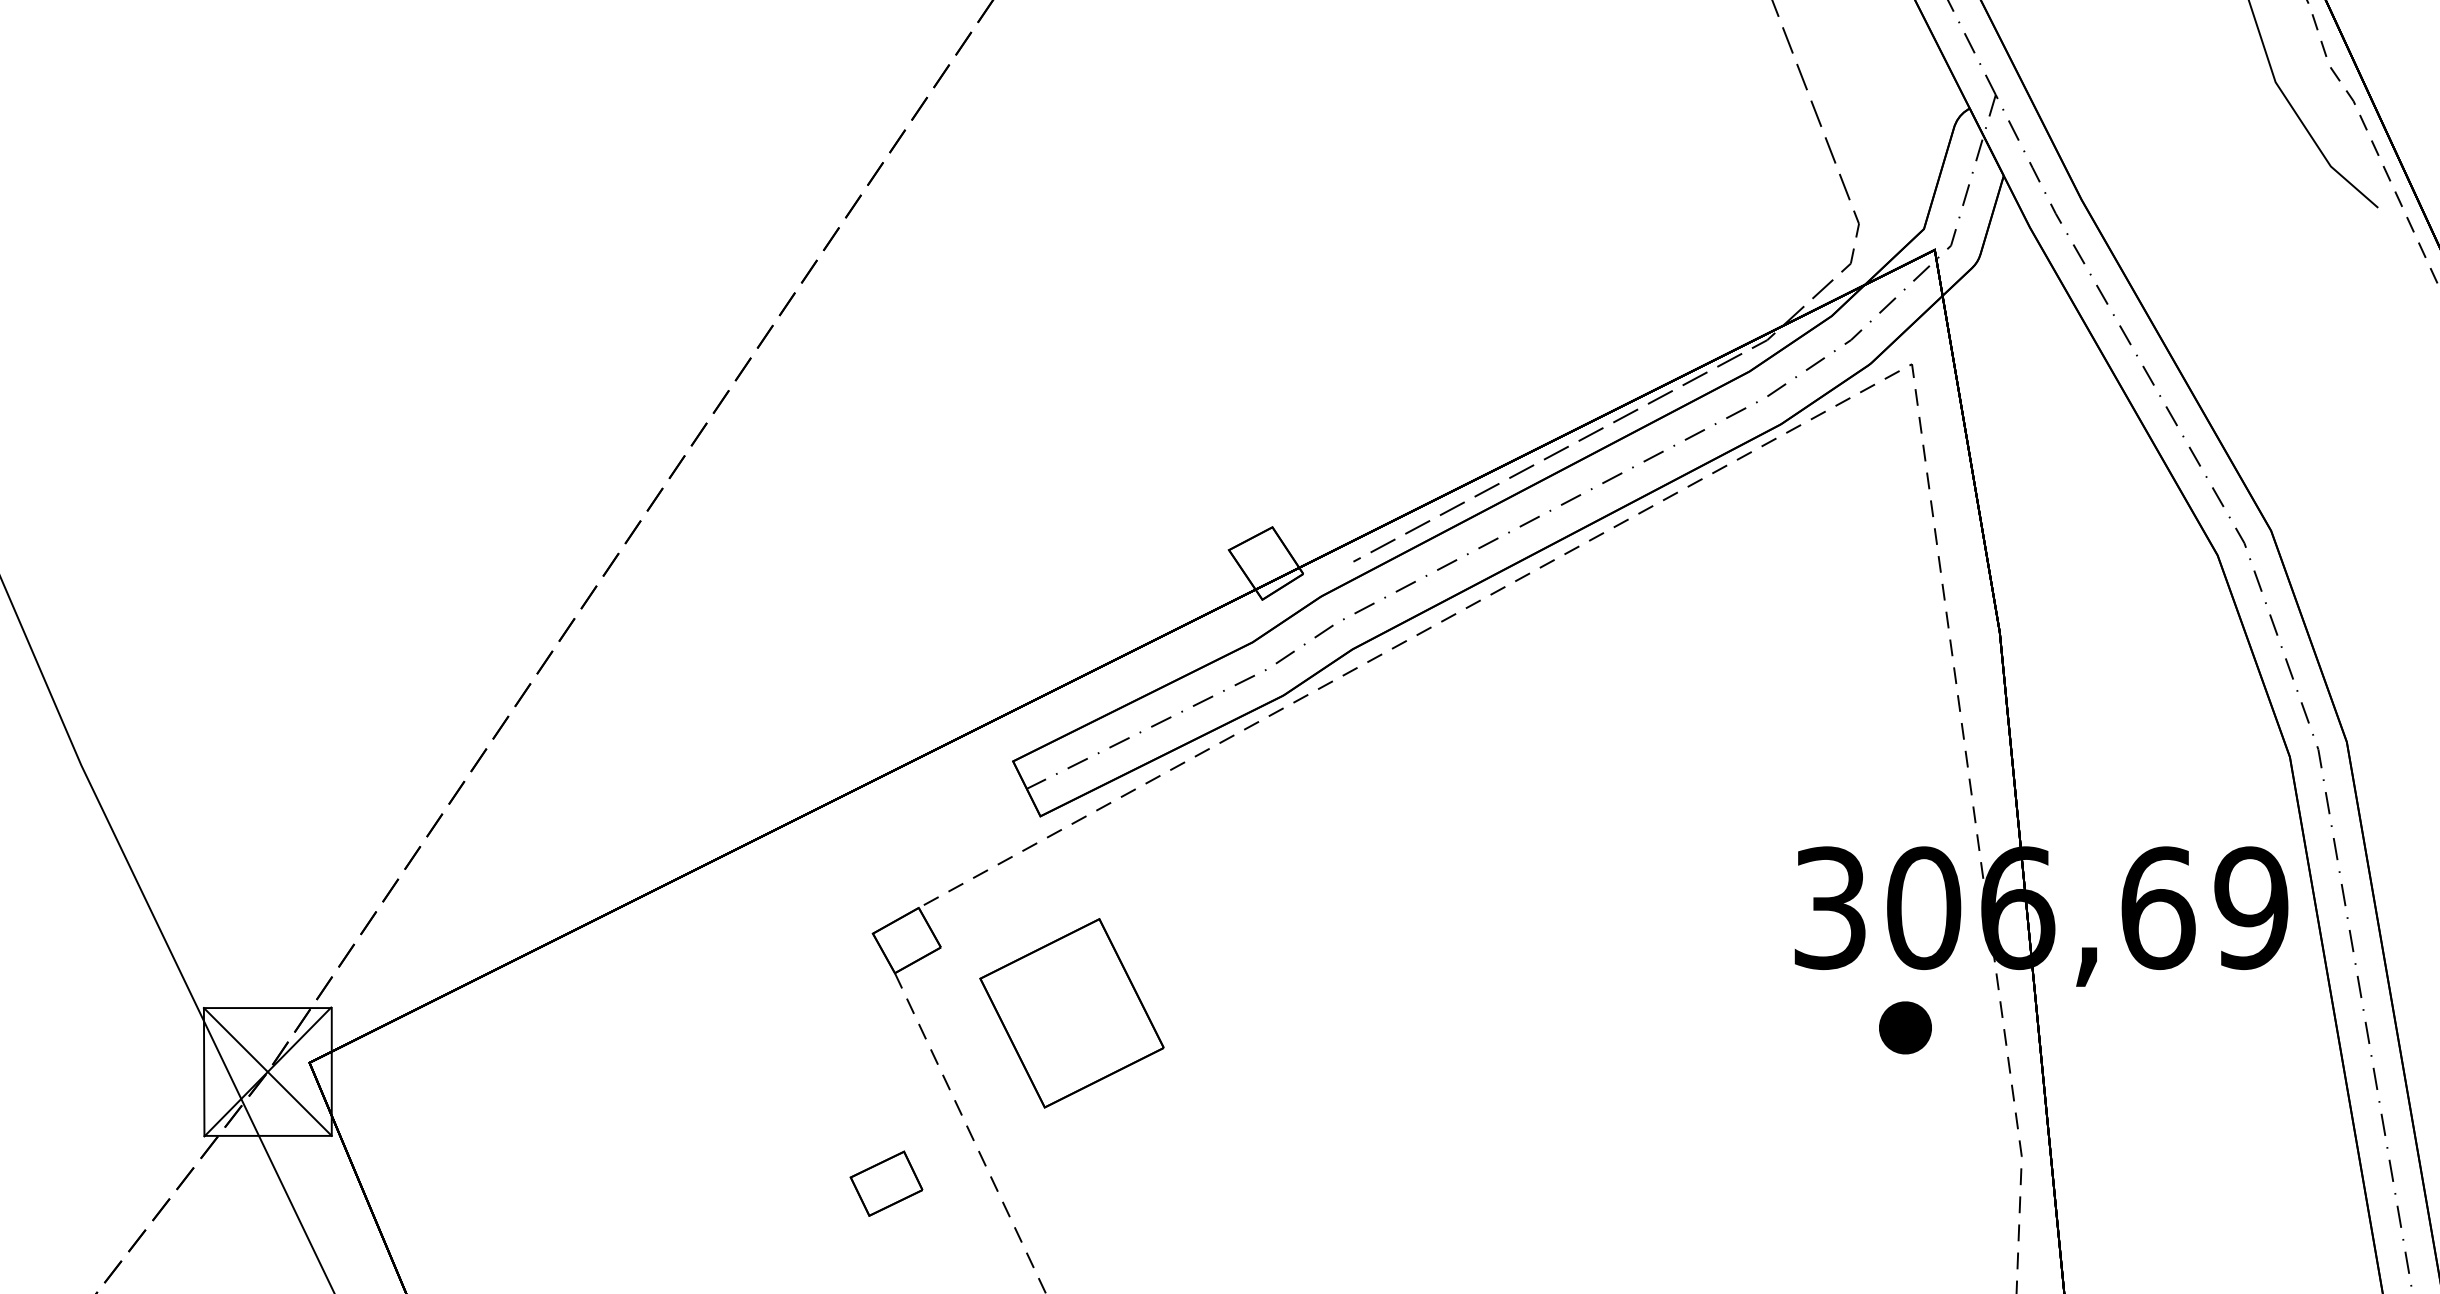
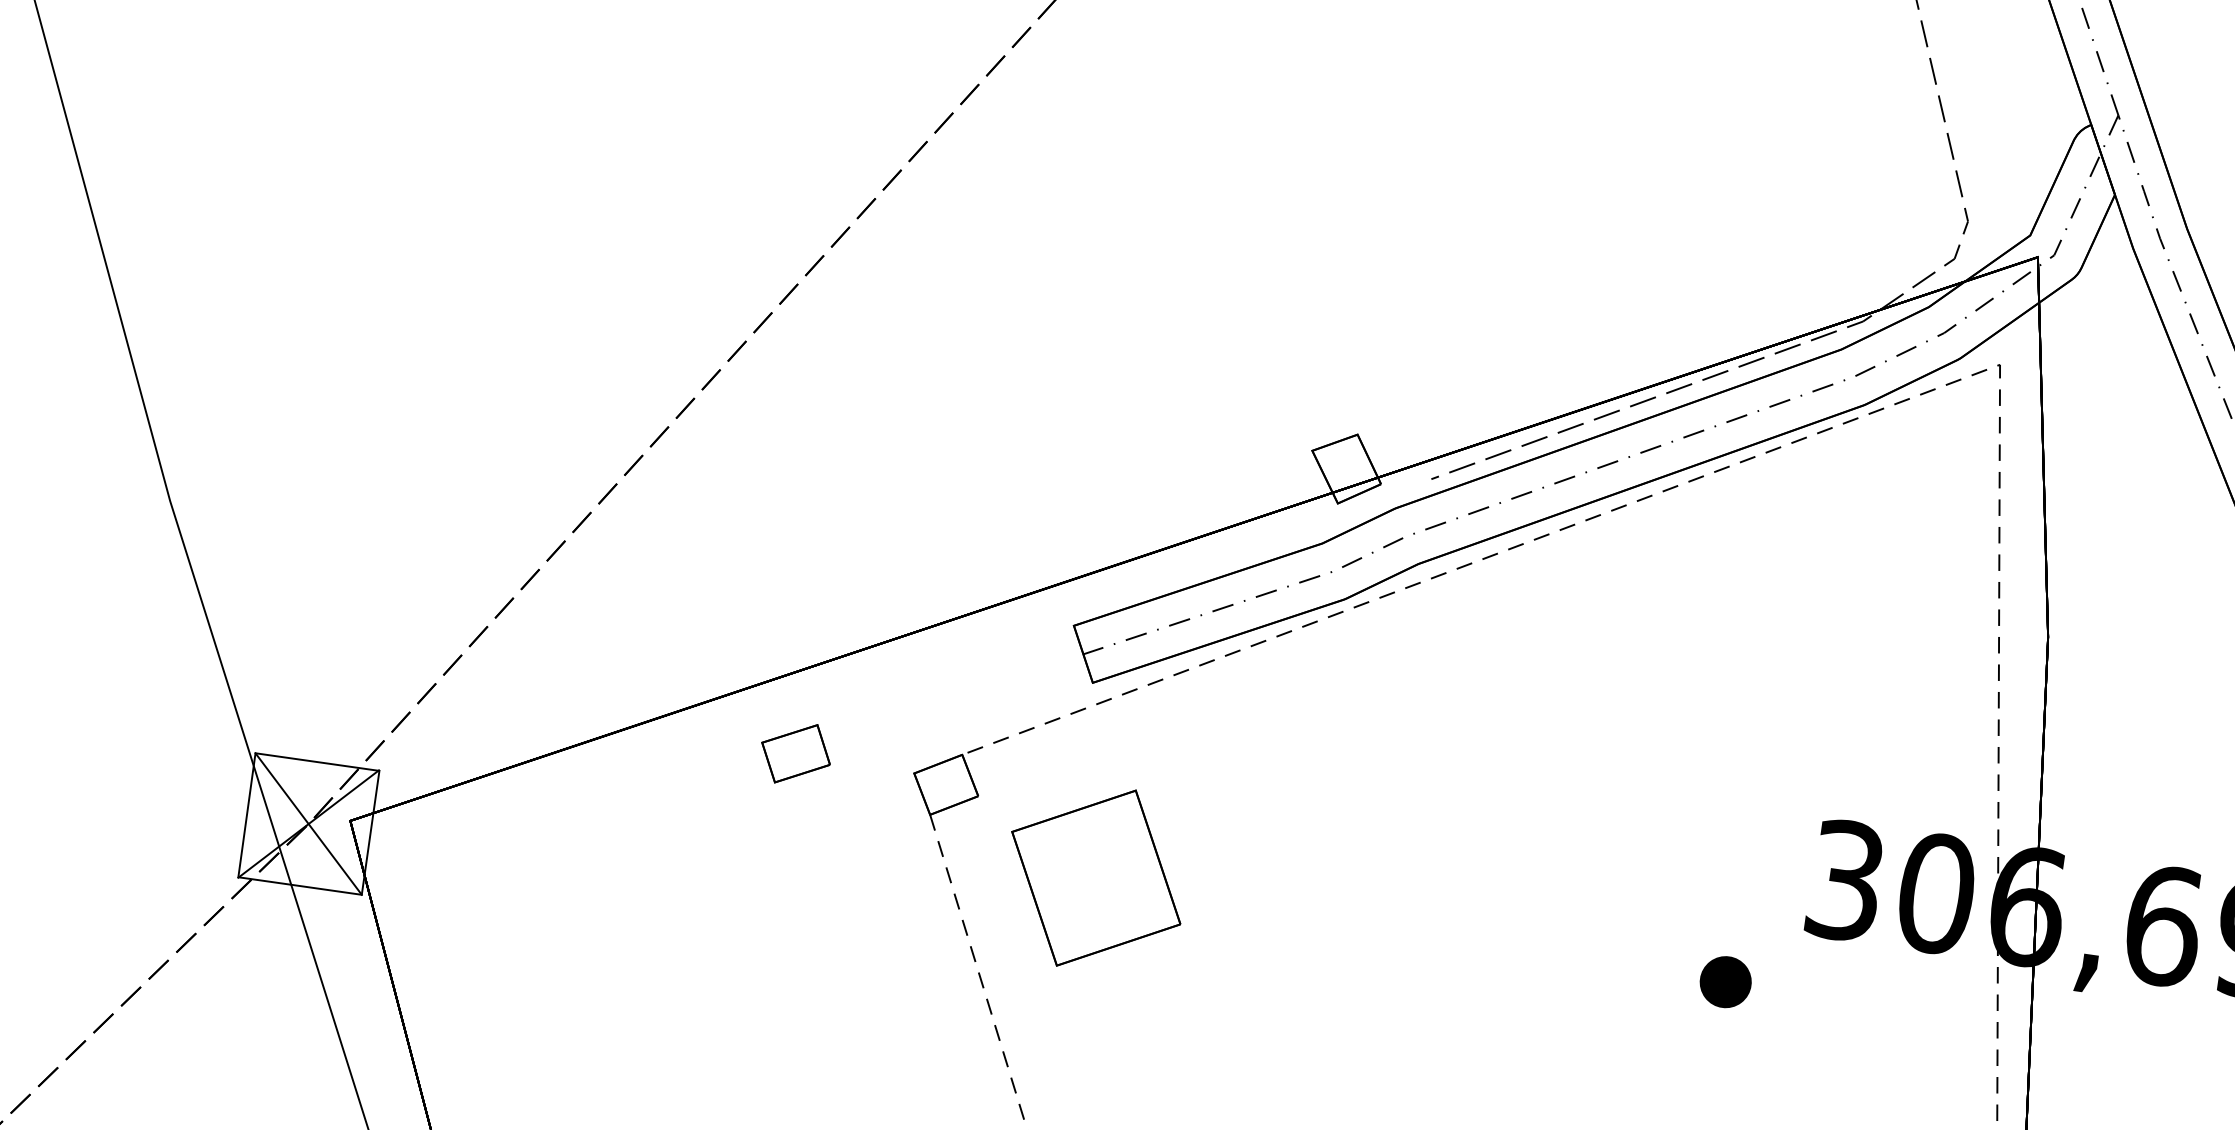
part: (1905, 1027) -> (1725, 981), moved
part: (886, 1183) -> (796, 753), moved

